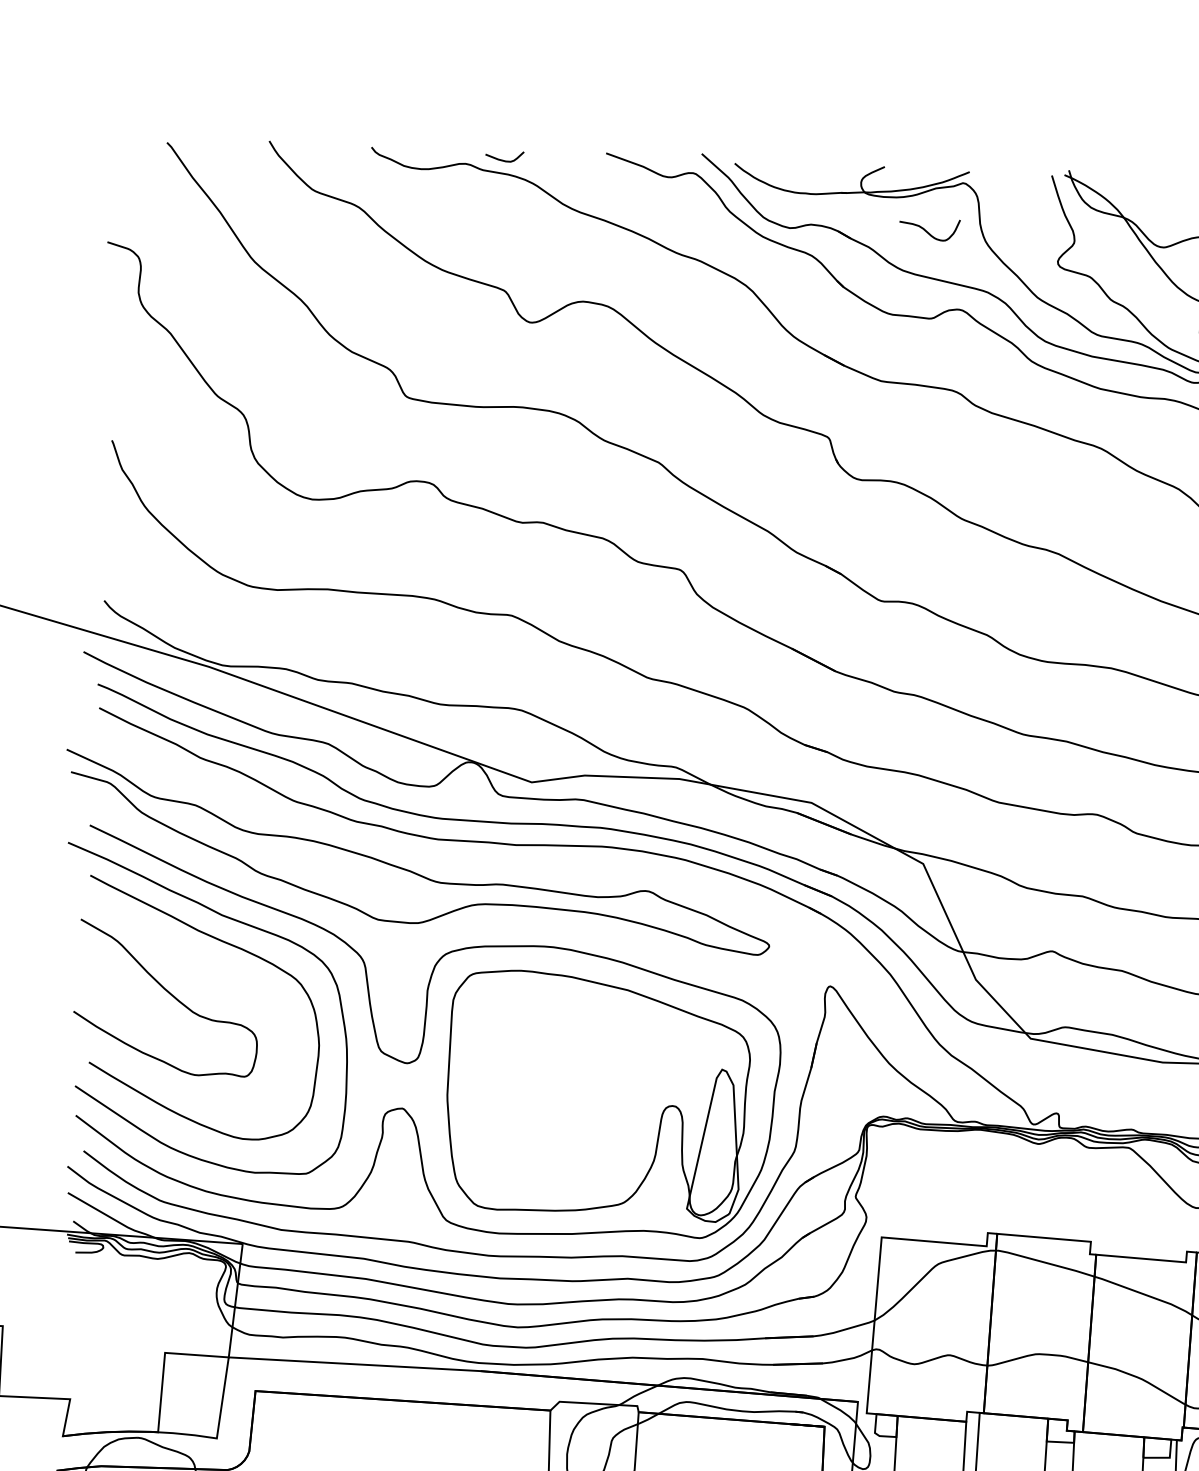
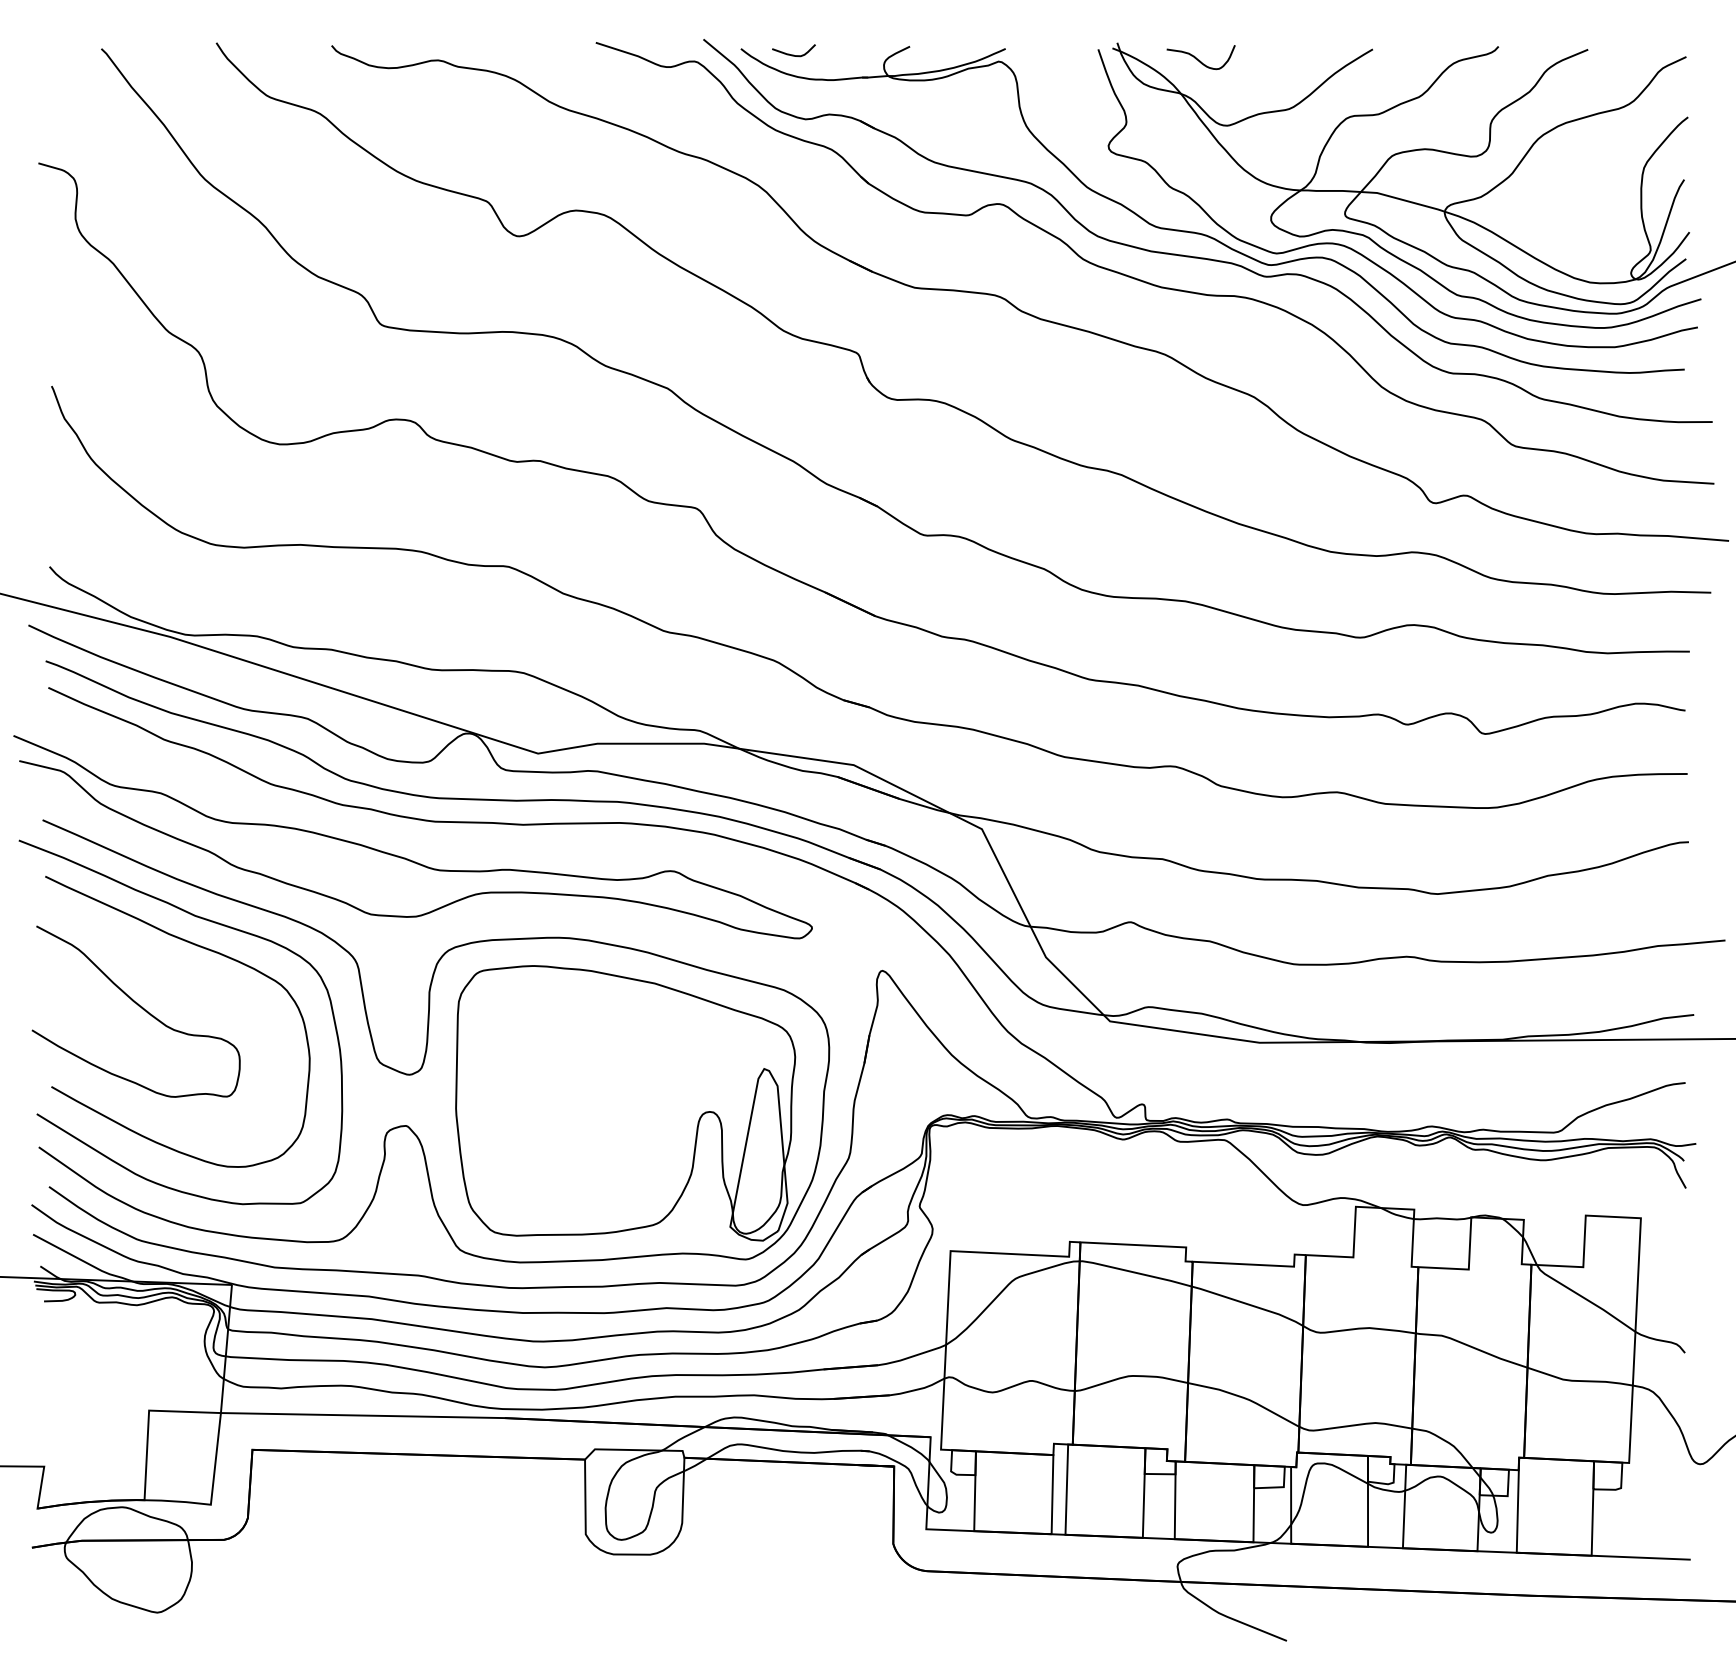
curve: (504, 160) -> (793, 54), moved
curve: (928, 231) -> (1199, 59), moved

